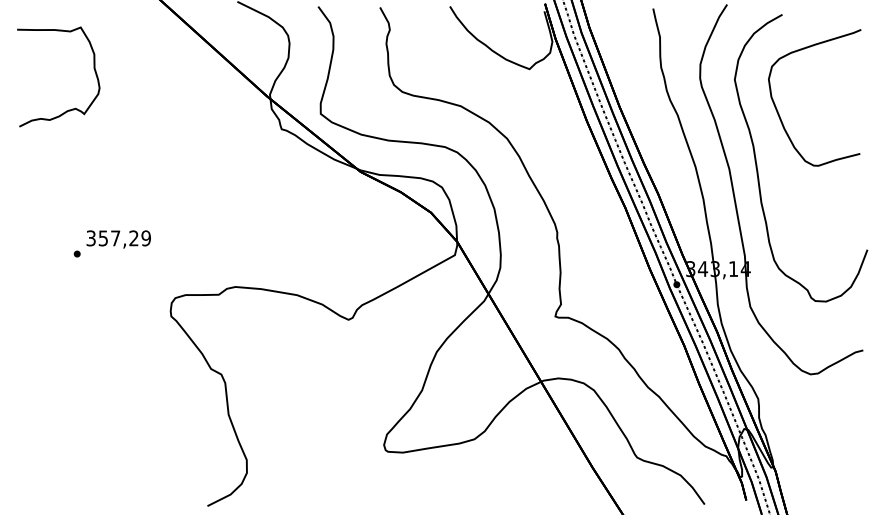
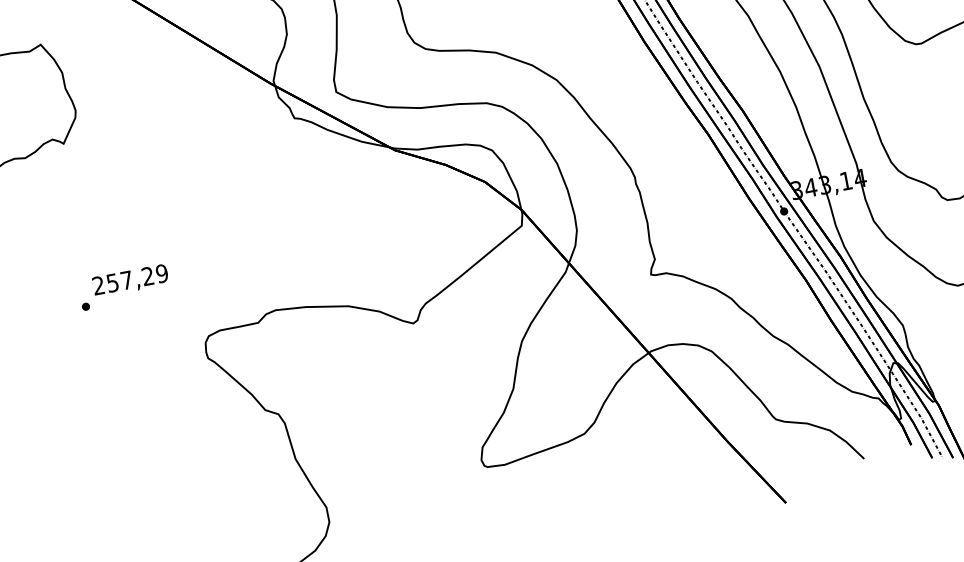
text: (90, 238) -> (97, 285), 357,29 -> 257,29

